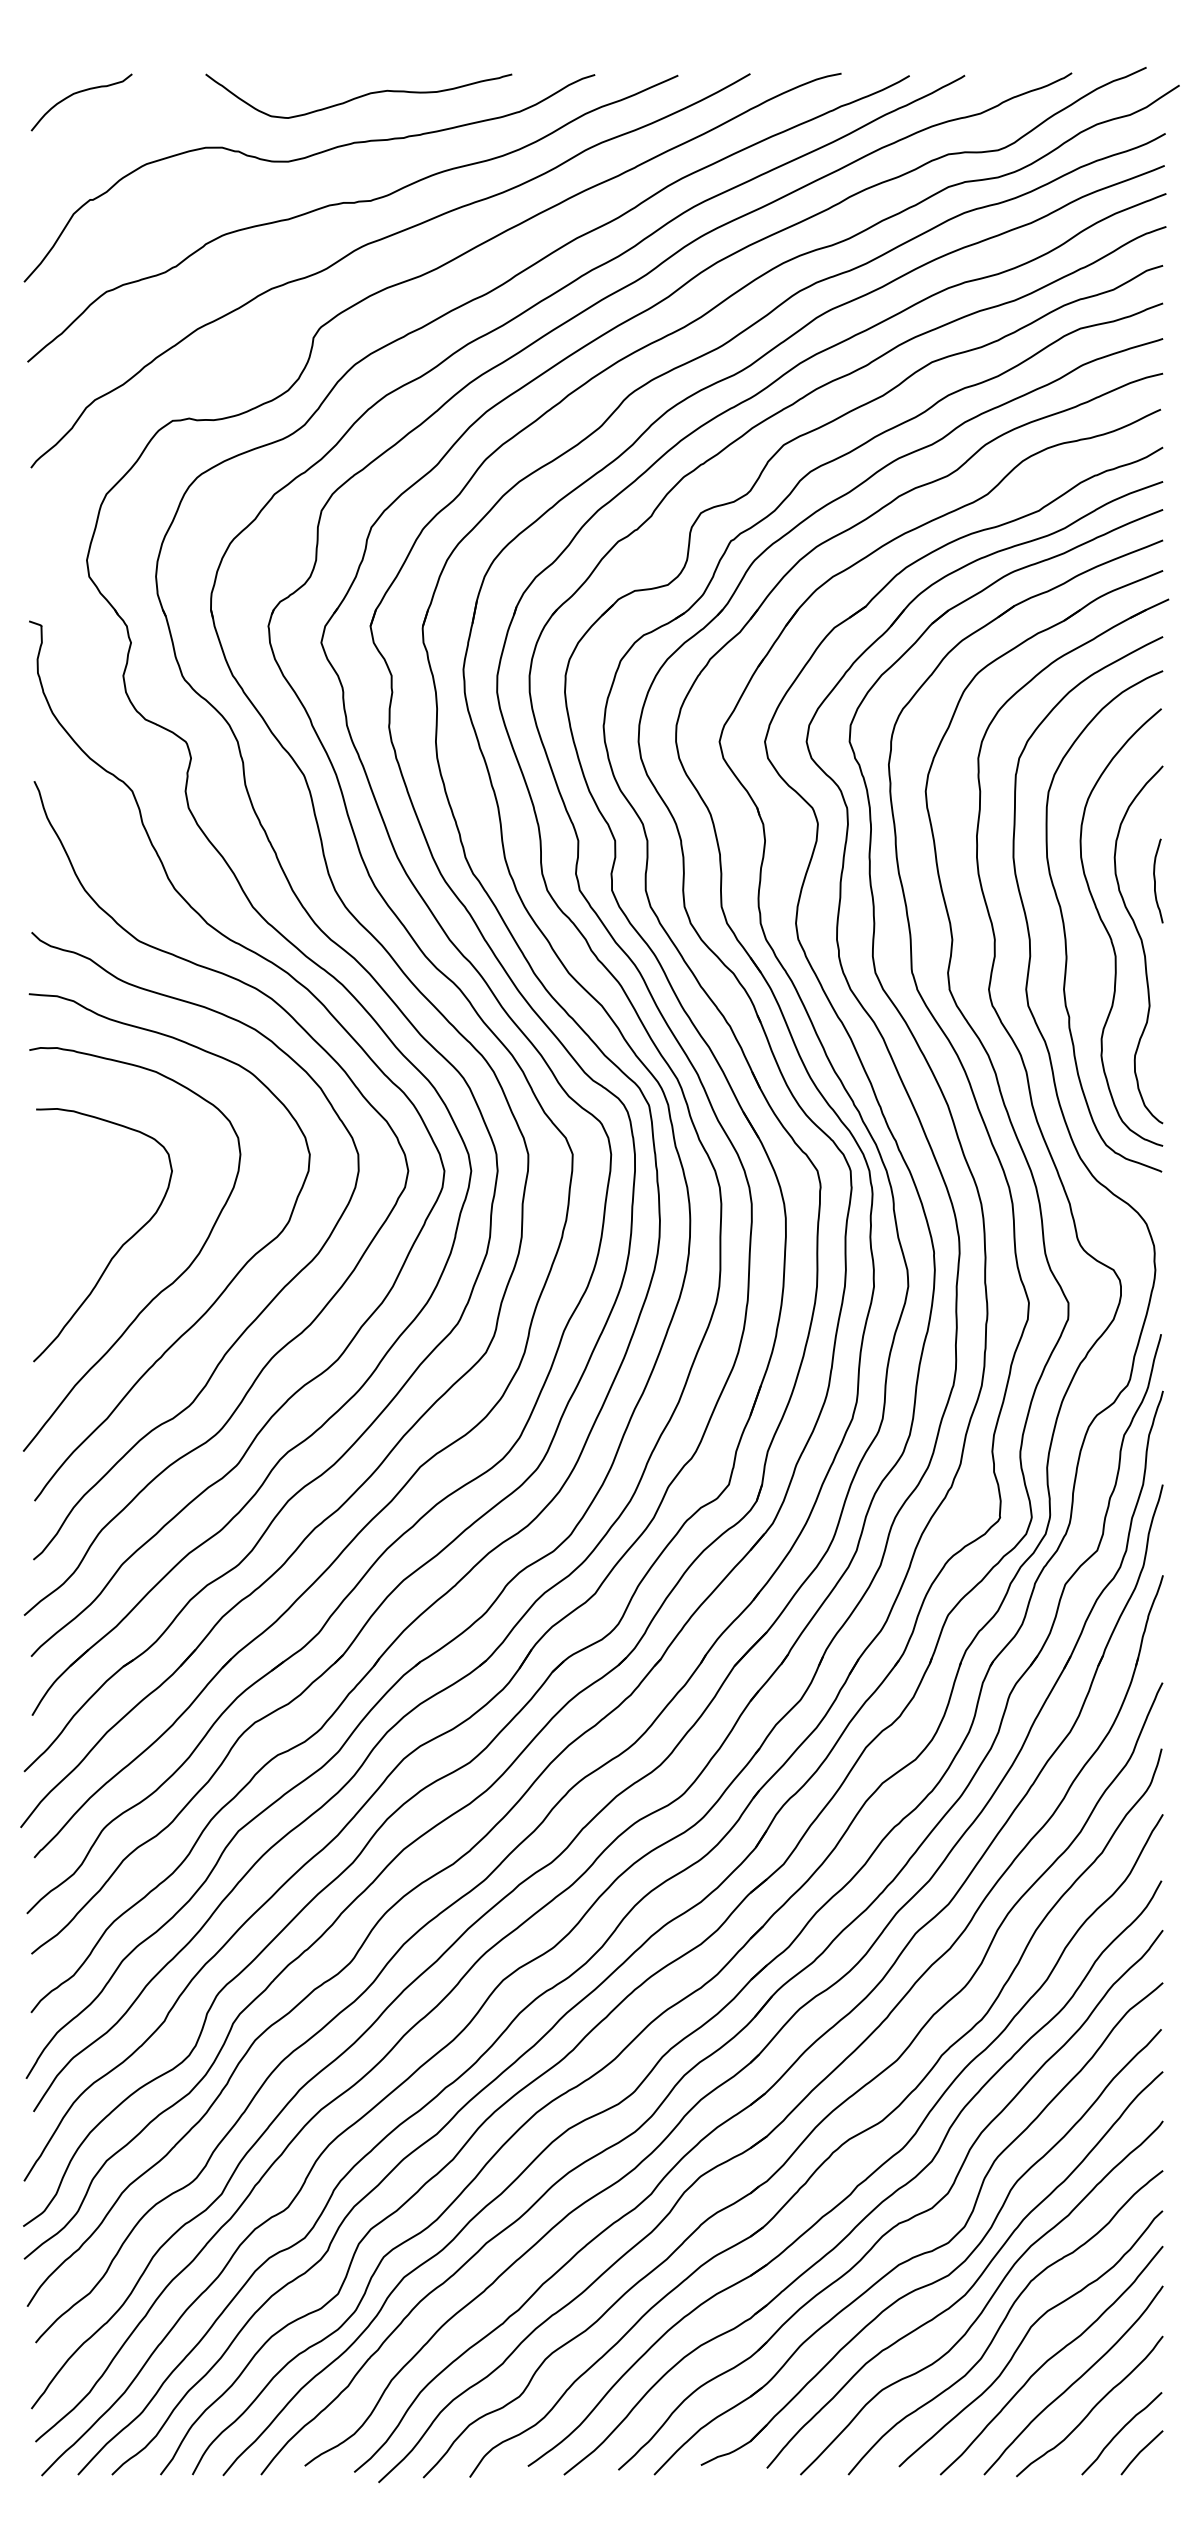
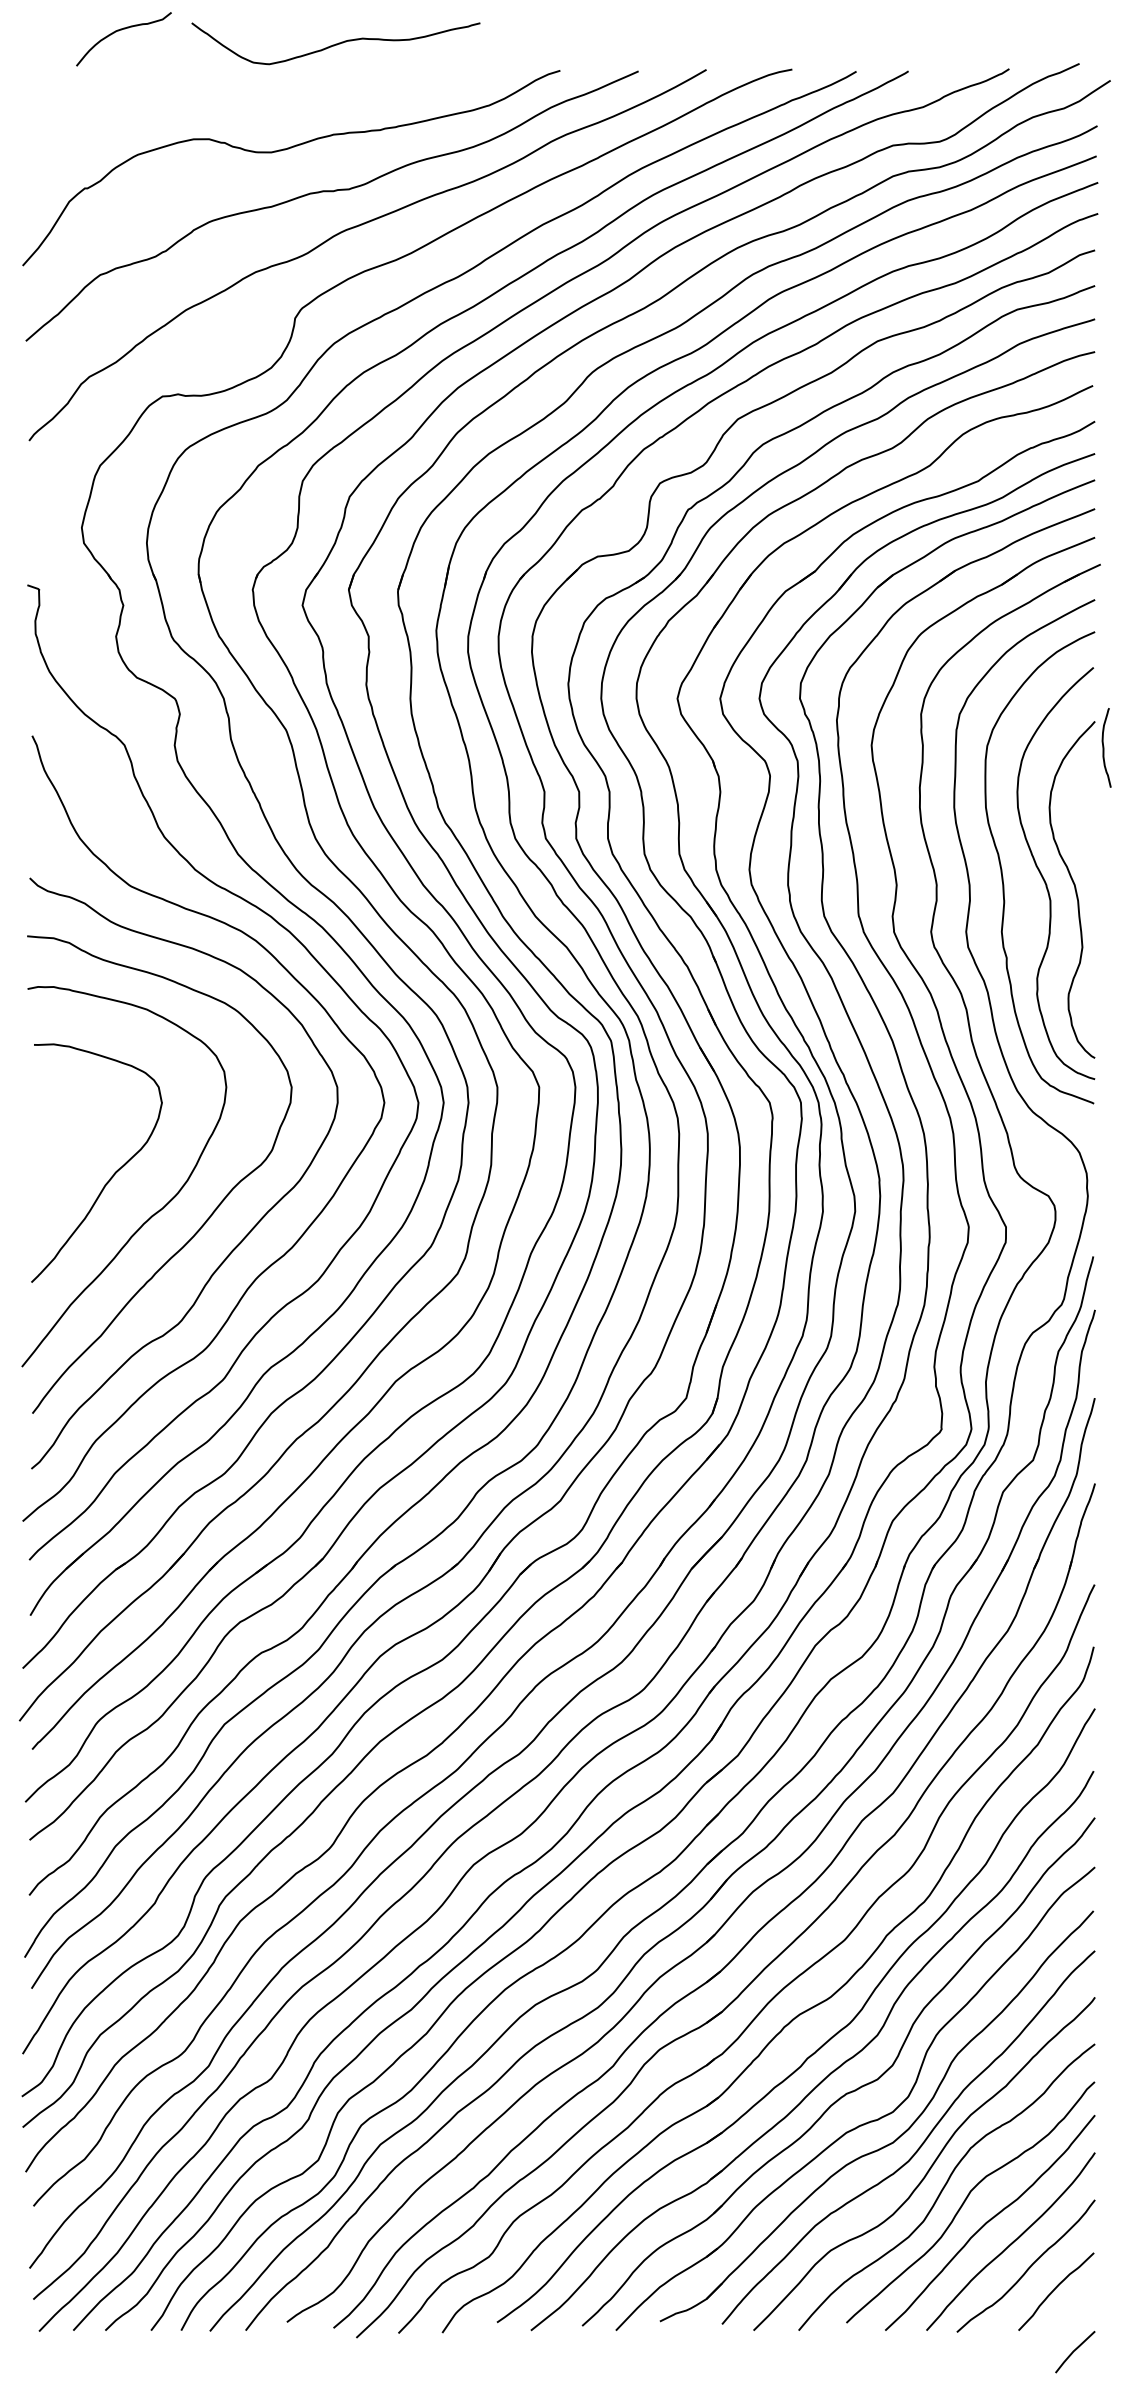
curve: (78, 93) -> (120, 30), moved
curve: (358, 96) -> (335, 43), moved
curve: (1155, 880) -> (1103, 747), moved
line: (1141, 2452) -> (1074, 2351), moved

